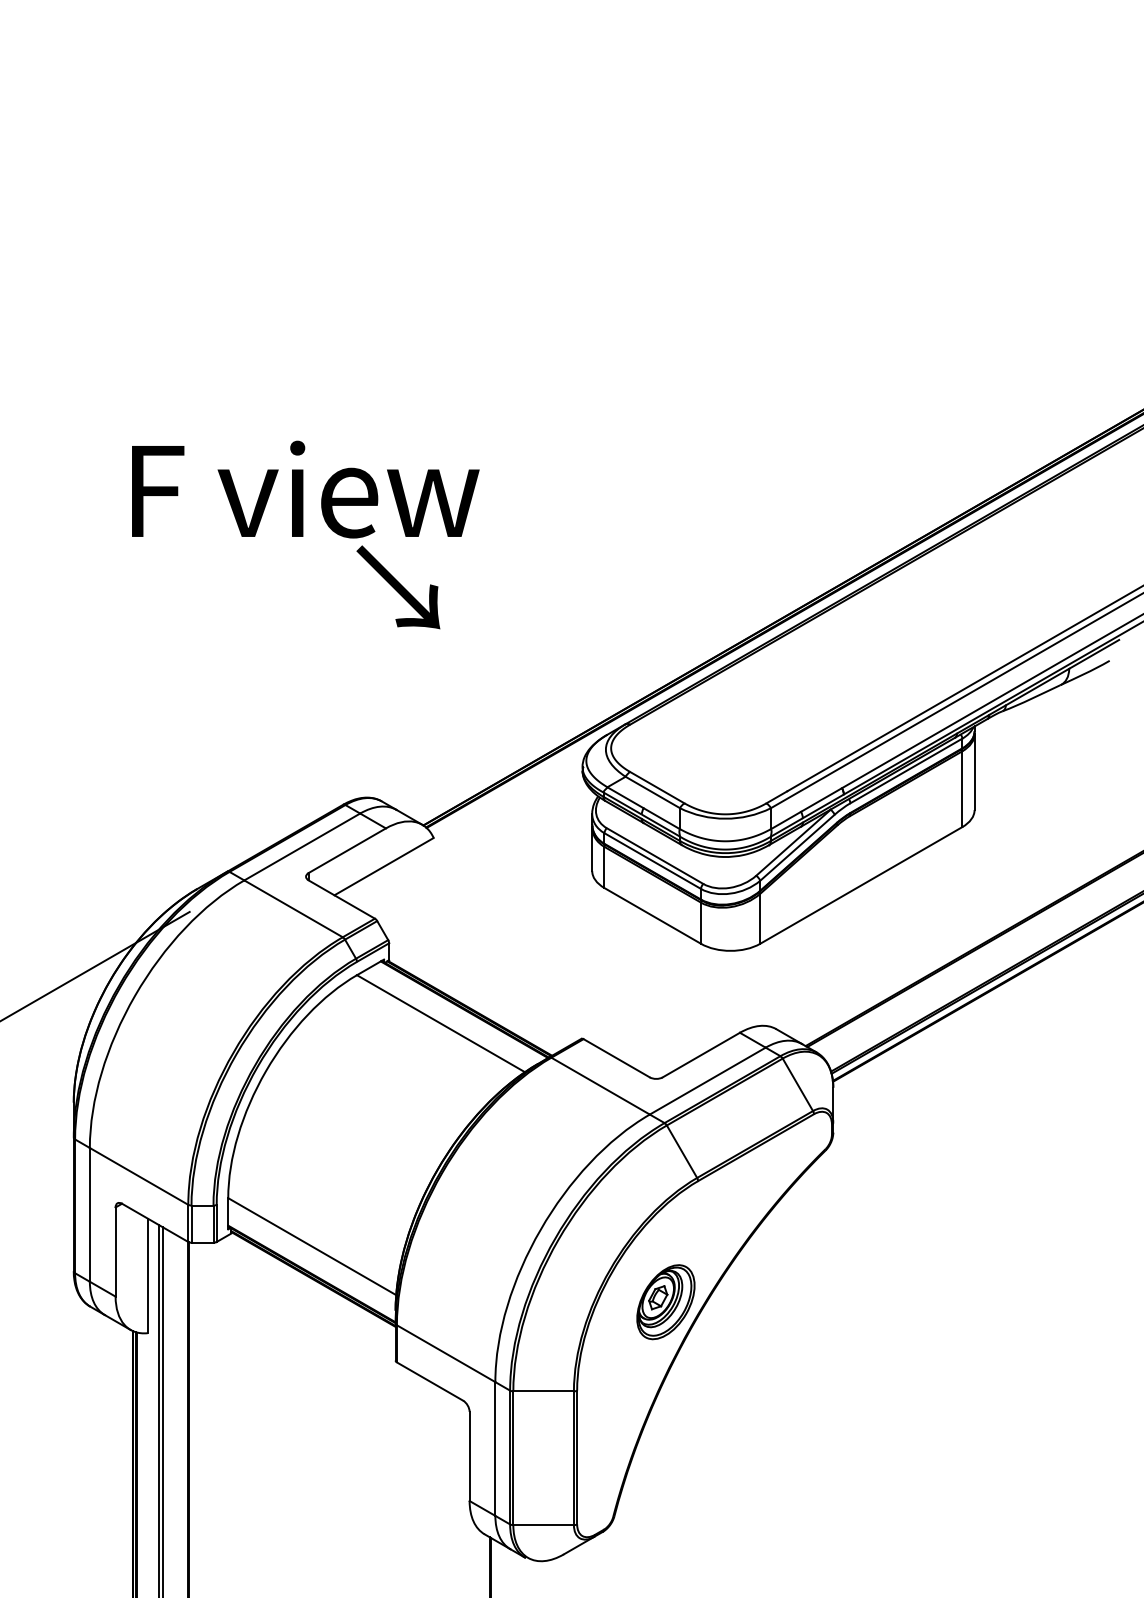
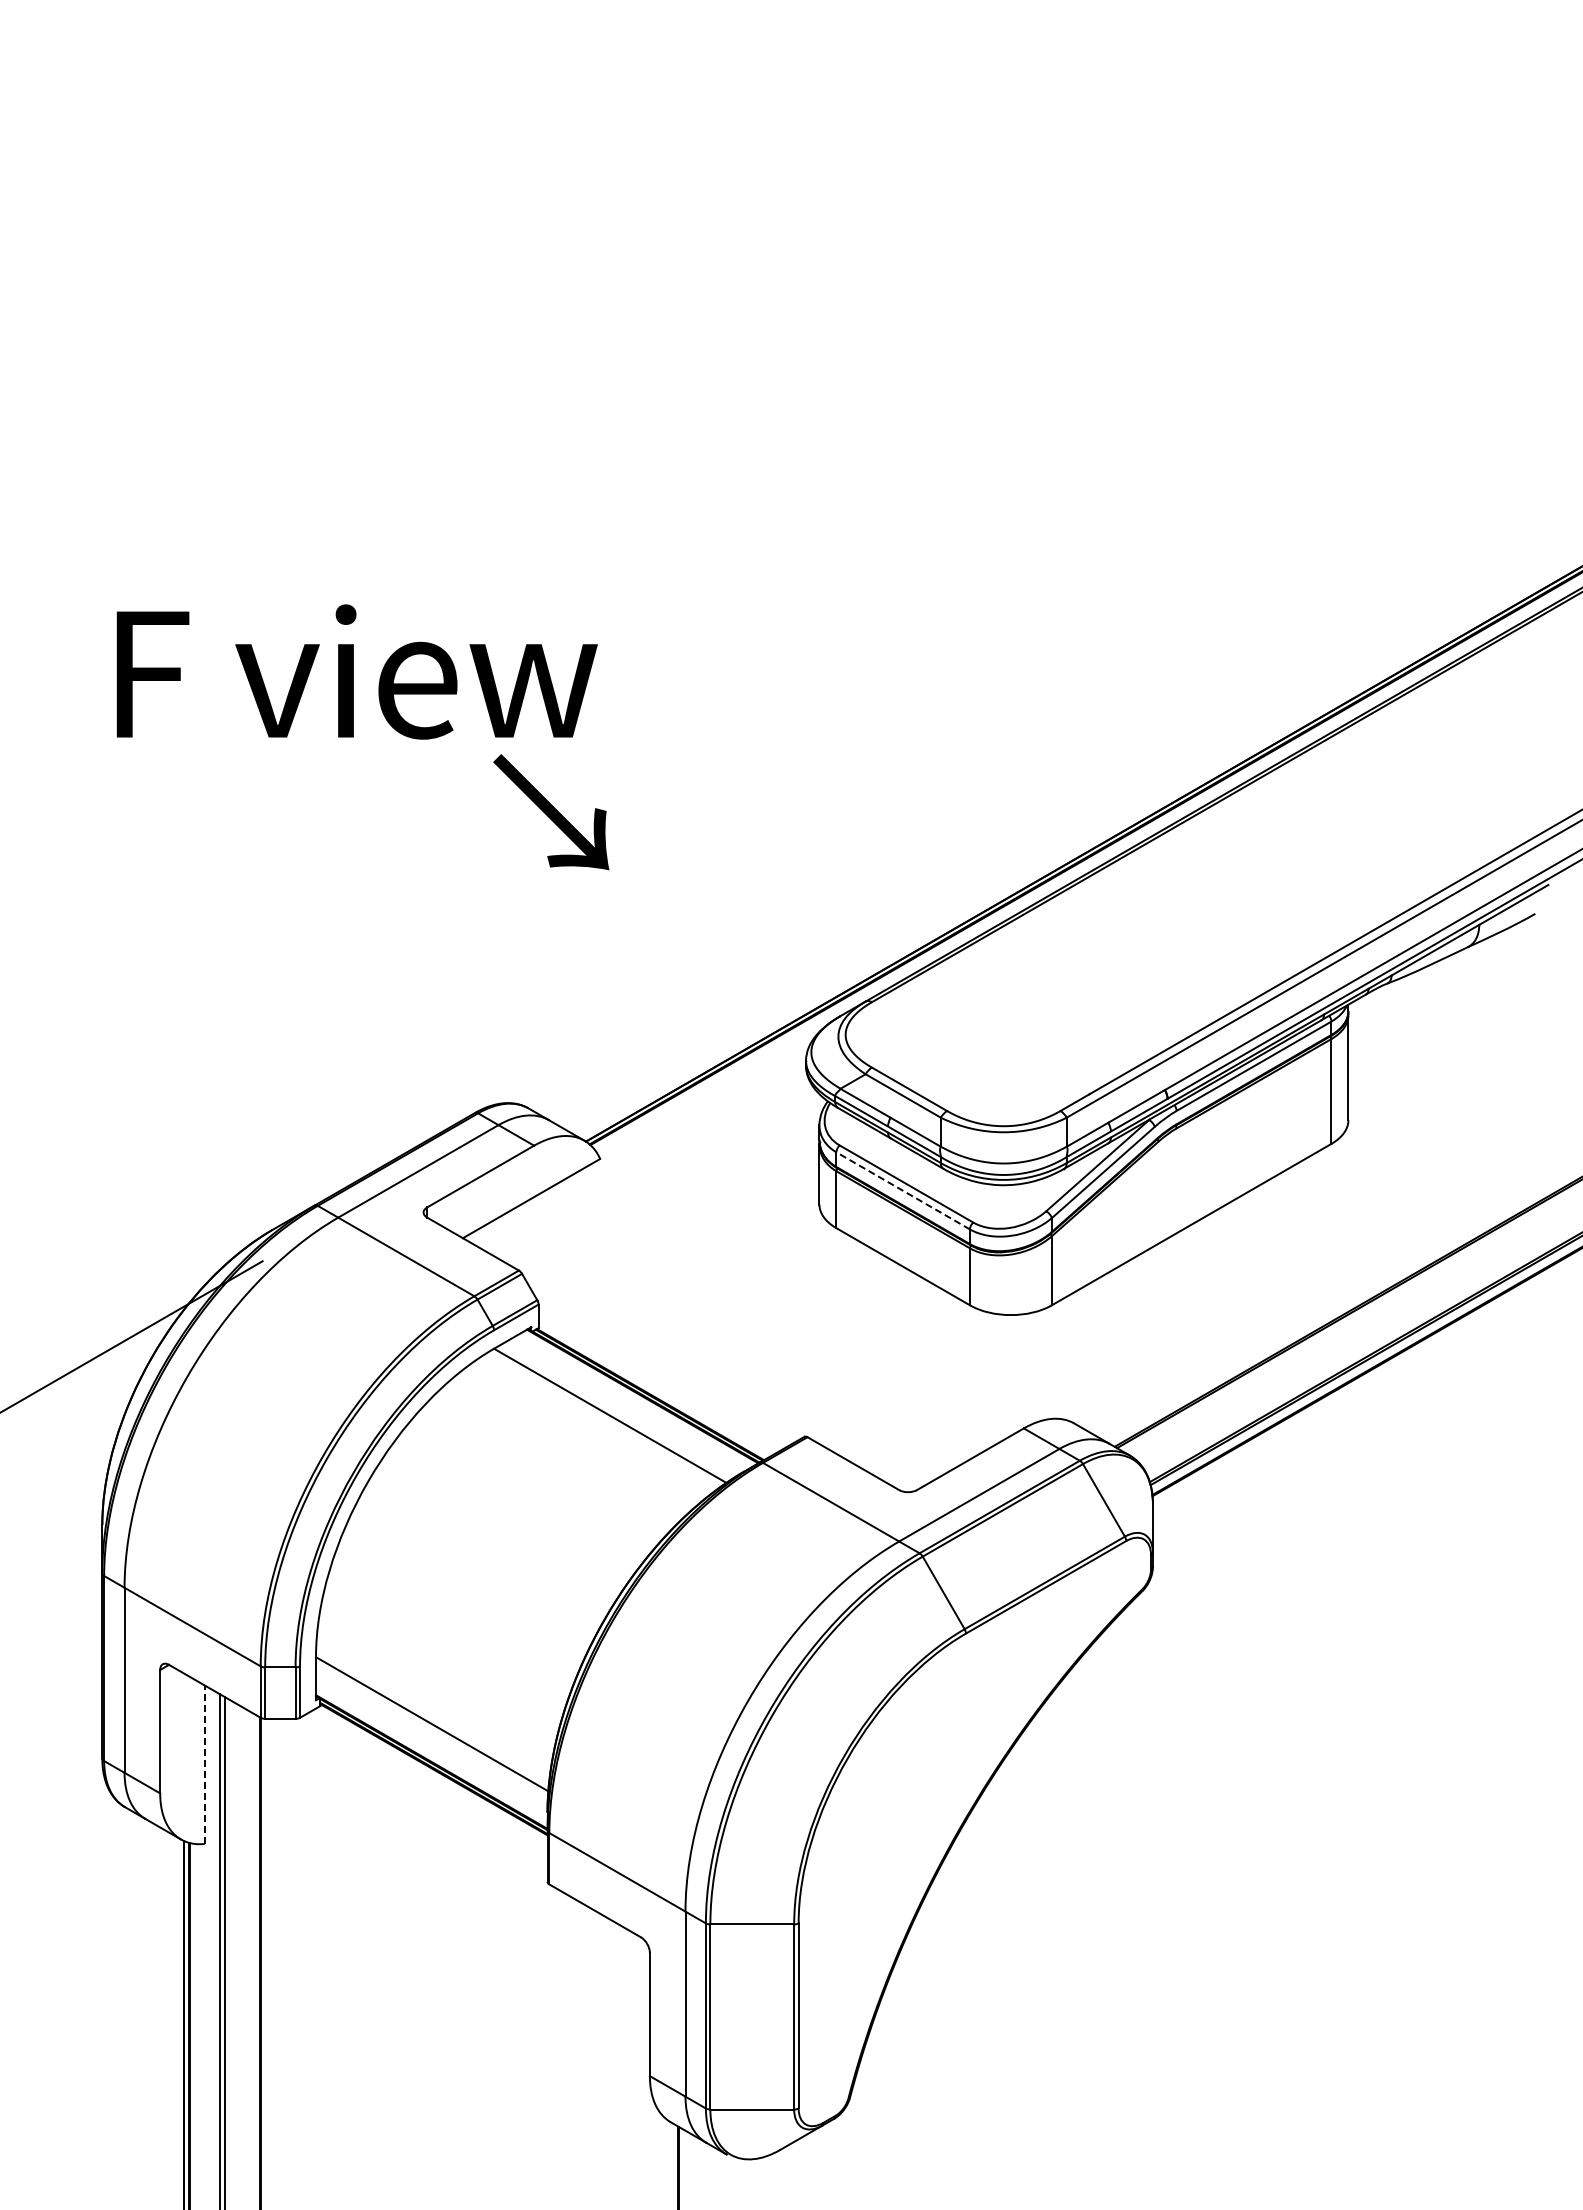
text: (305, 489) -> (356, 671), moved
line: (652, 860) -> (902, 1190), solid -> dashed
line: (147, 1275) -> (204, 1764), solid -> dashed
part: (665, 1302) -> (920, 1801), removed

